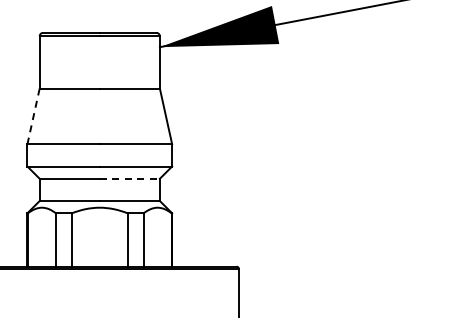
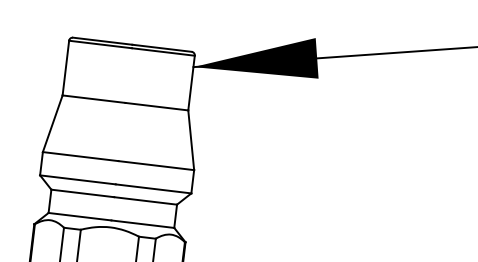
line: (33, 116) -> (52, 123), dashed -> solid
line: (130, 178) -> (146, 200), dashed -> solid

